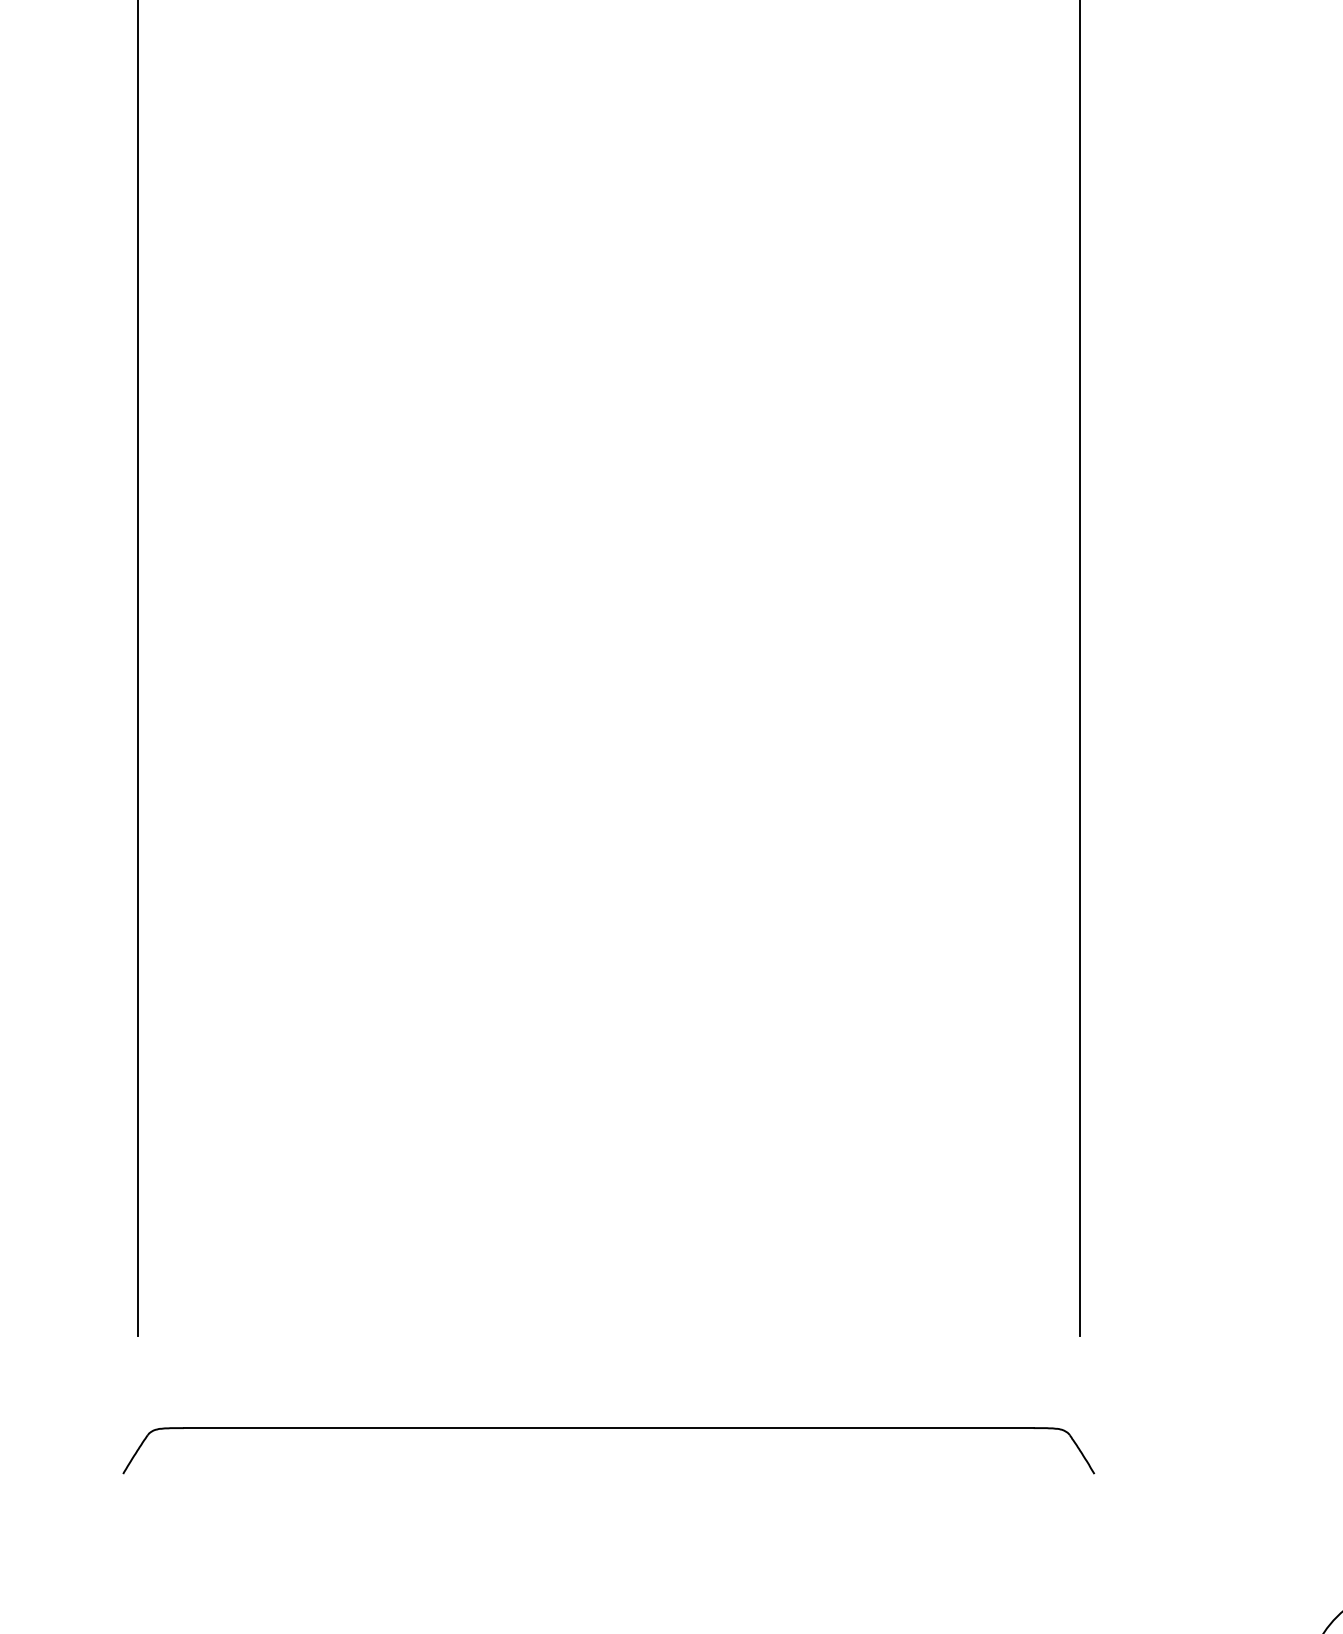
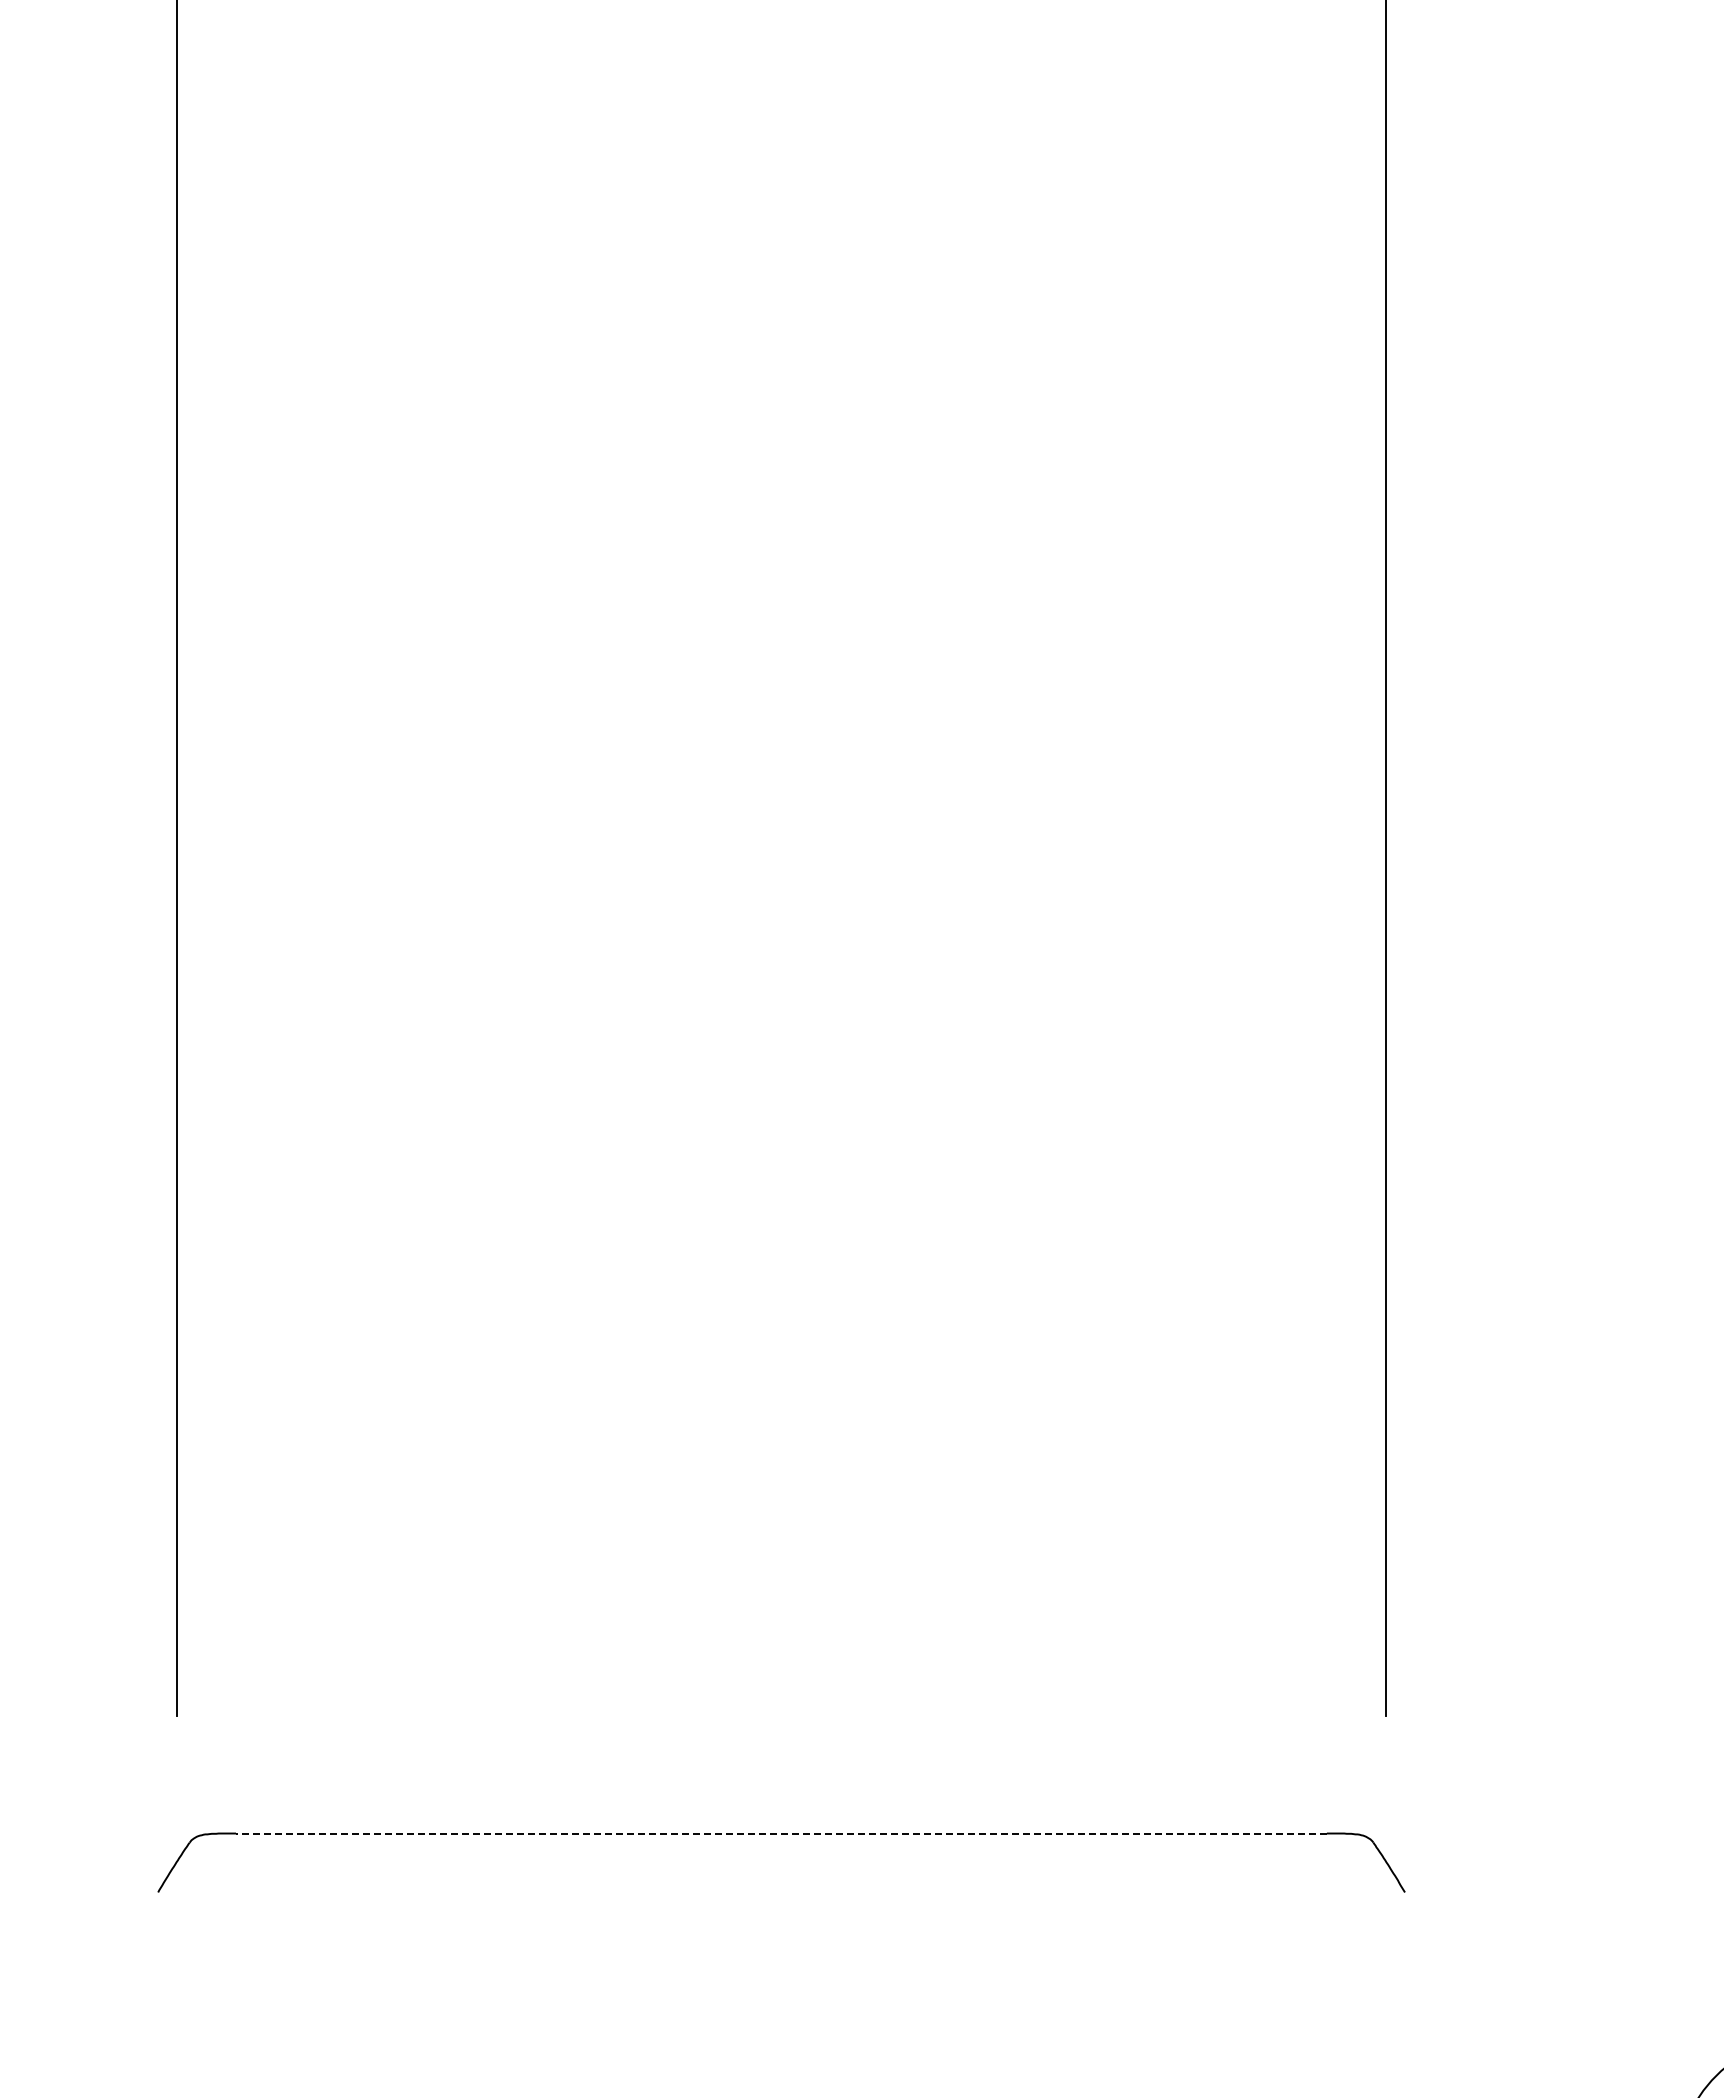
line: (608, 1428) -> (780, 1833), solid -> dashed

